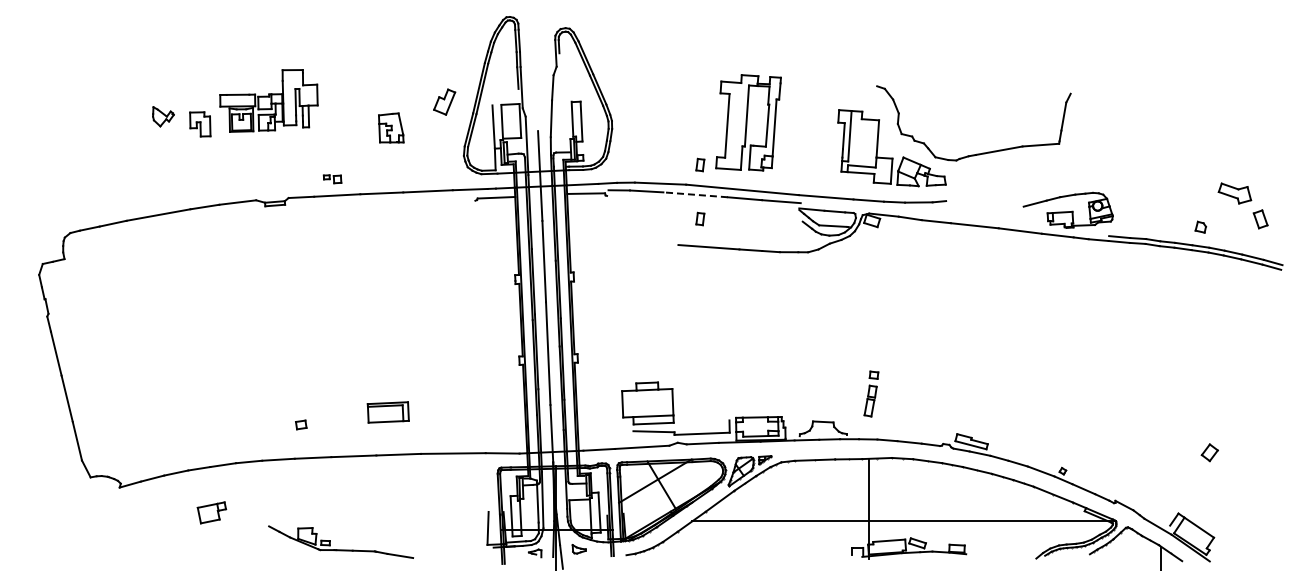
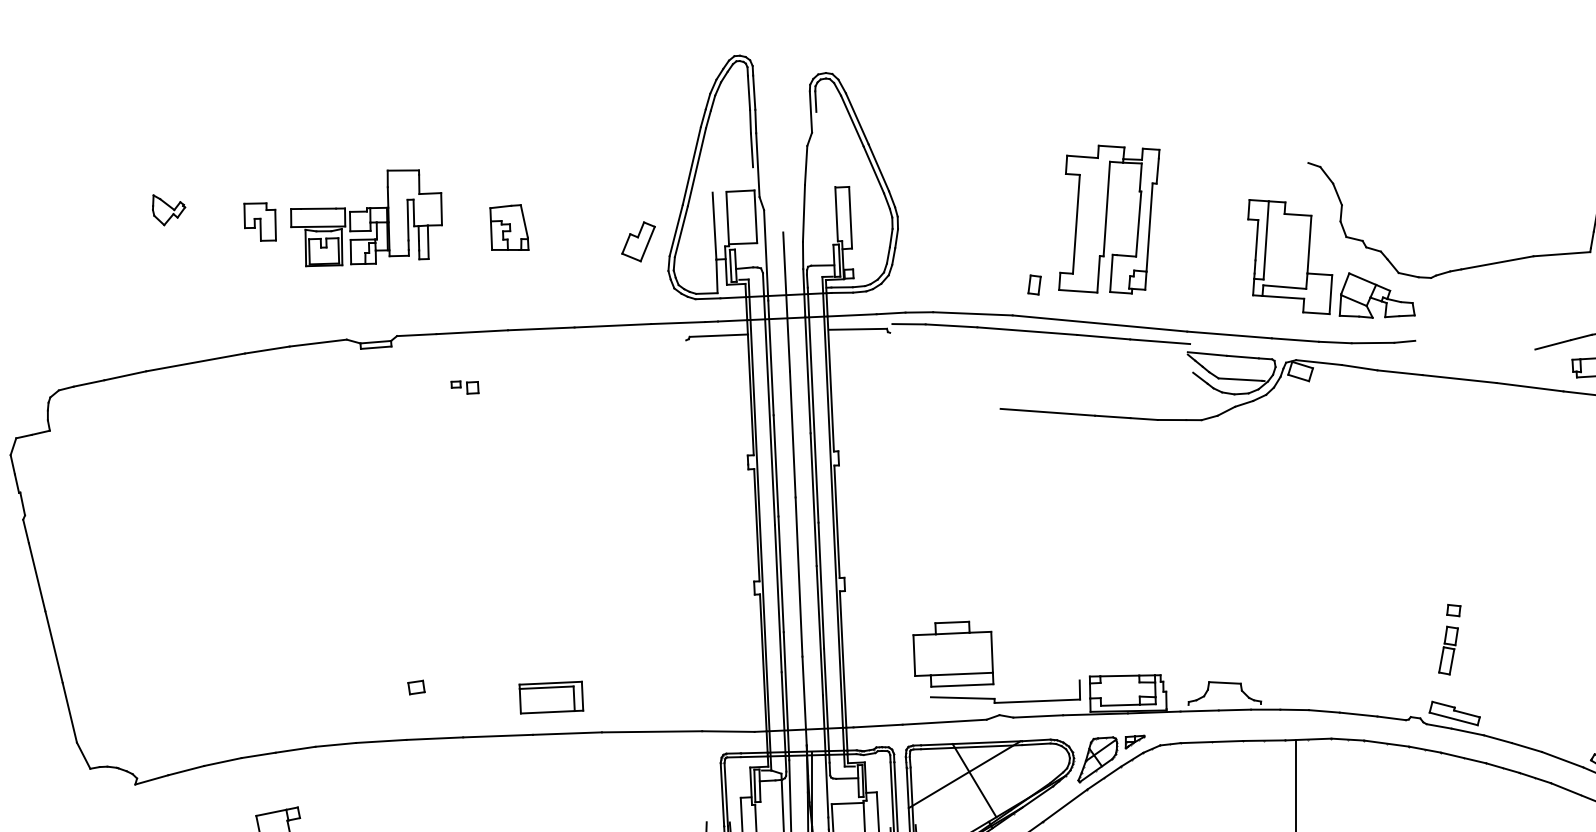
part: (268, 100) -> (365, 217), moved
part: (444, 101) -> (638, 240), moved
part: (163, 116) -> (169, 209), moved
part: (391, 127) -> (509, 226), moved
part: (332, 179) -> (464, 387), moved
line: (695, 194) -> (1027, 330), dashed -> solid
part: (700, 218) -> (1034, 367), removed
part: (871, 393) -> (1449, 638), moved
part: (387, 412) -> (550, 697), moved

